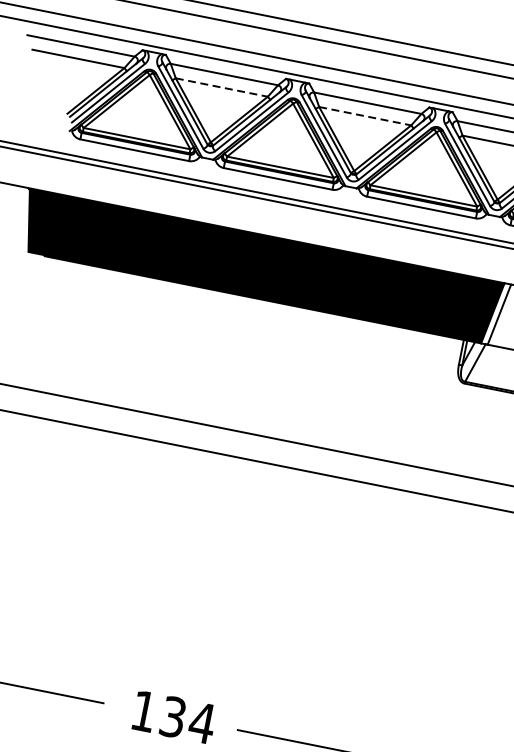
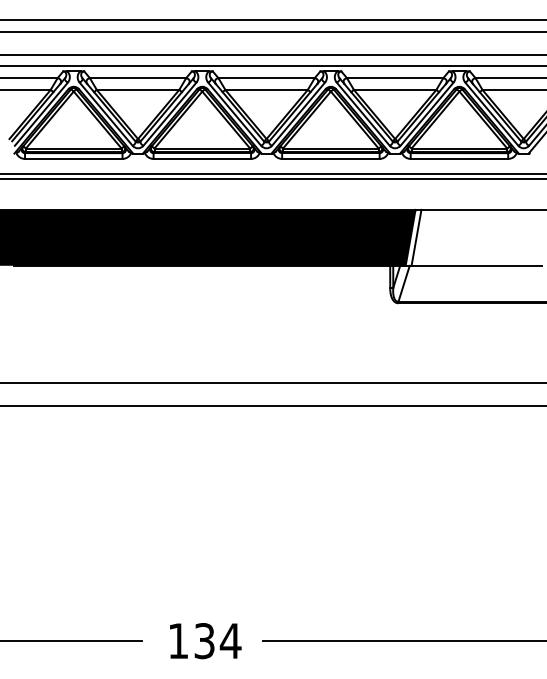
line: (222, 87) -> (138, 89), dashed -> solid
line: (366, 115) -> (267, 89), dashed -> solid

